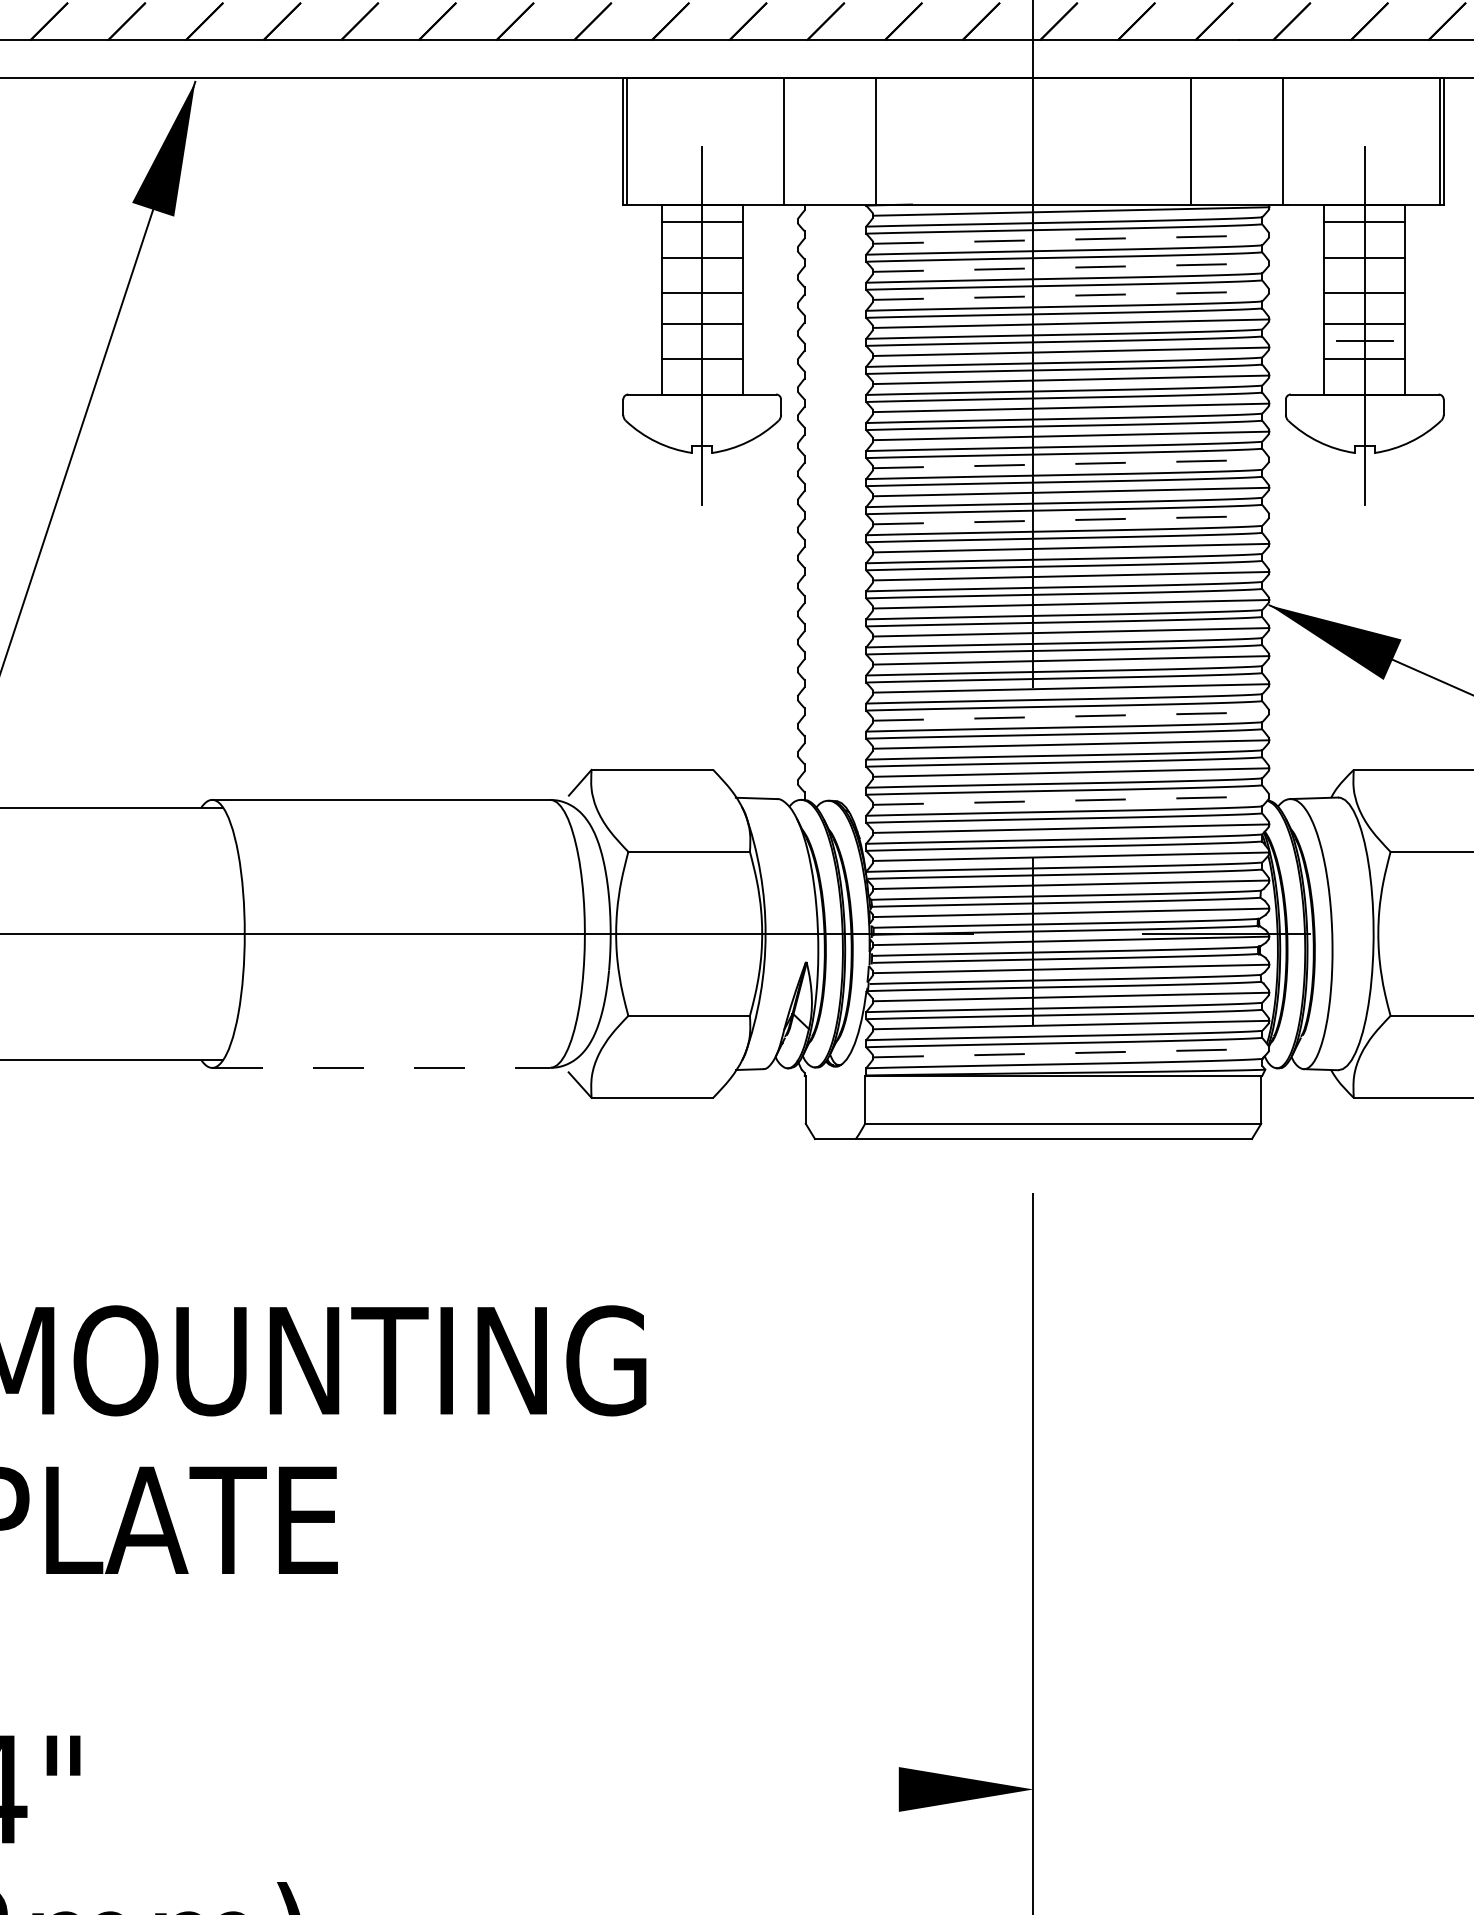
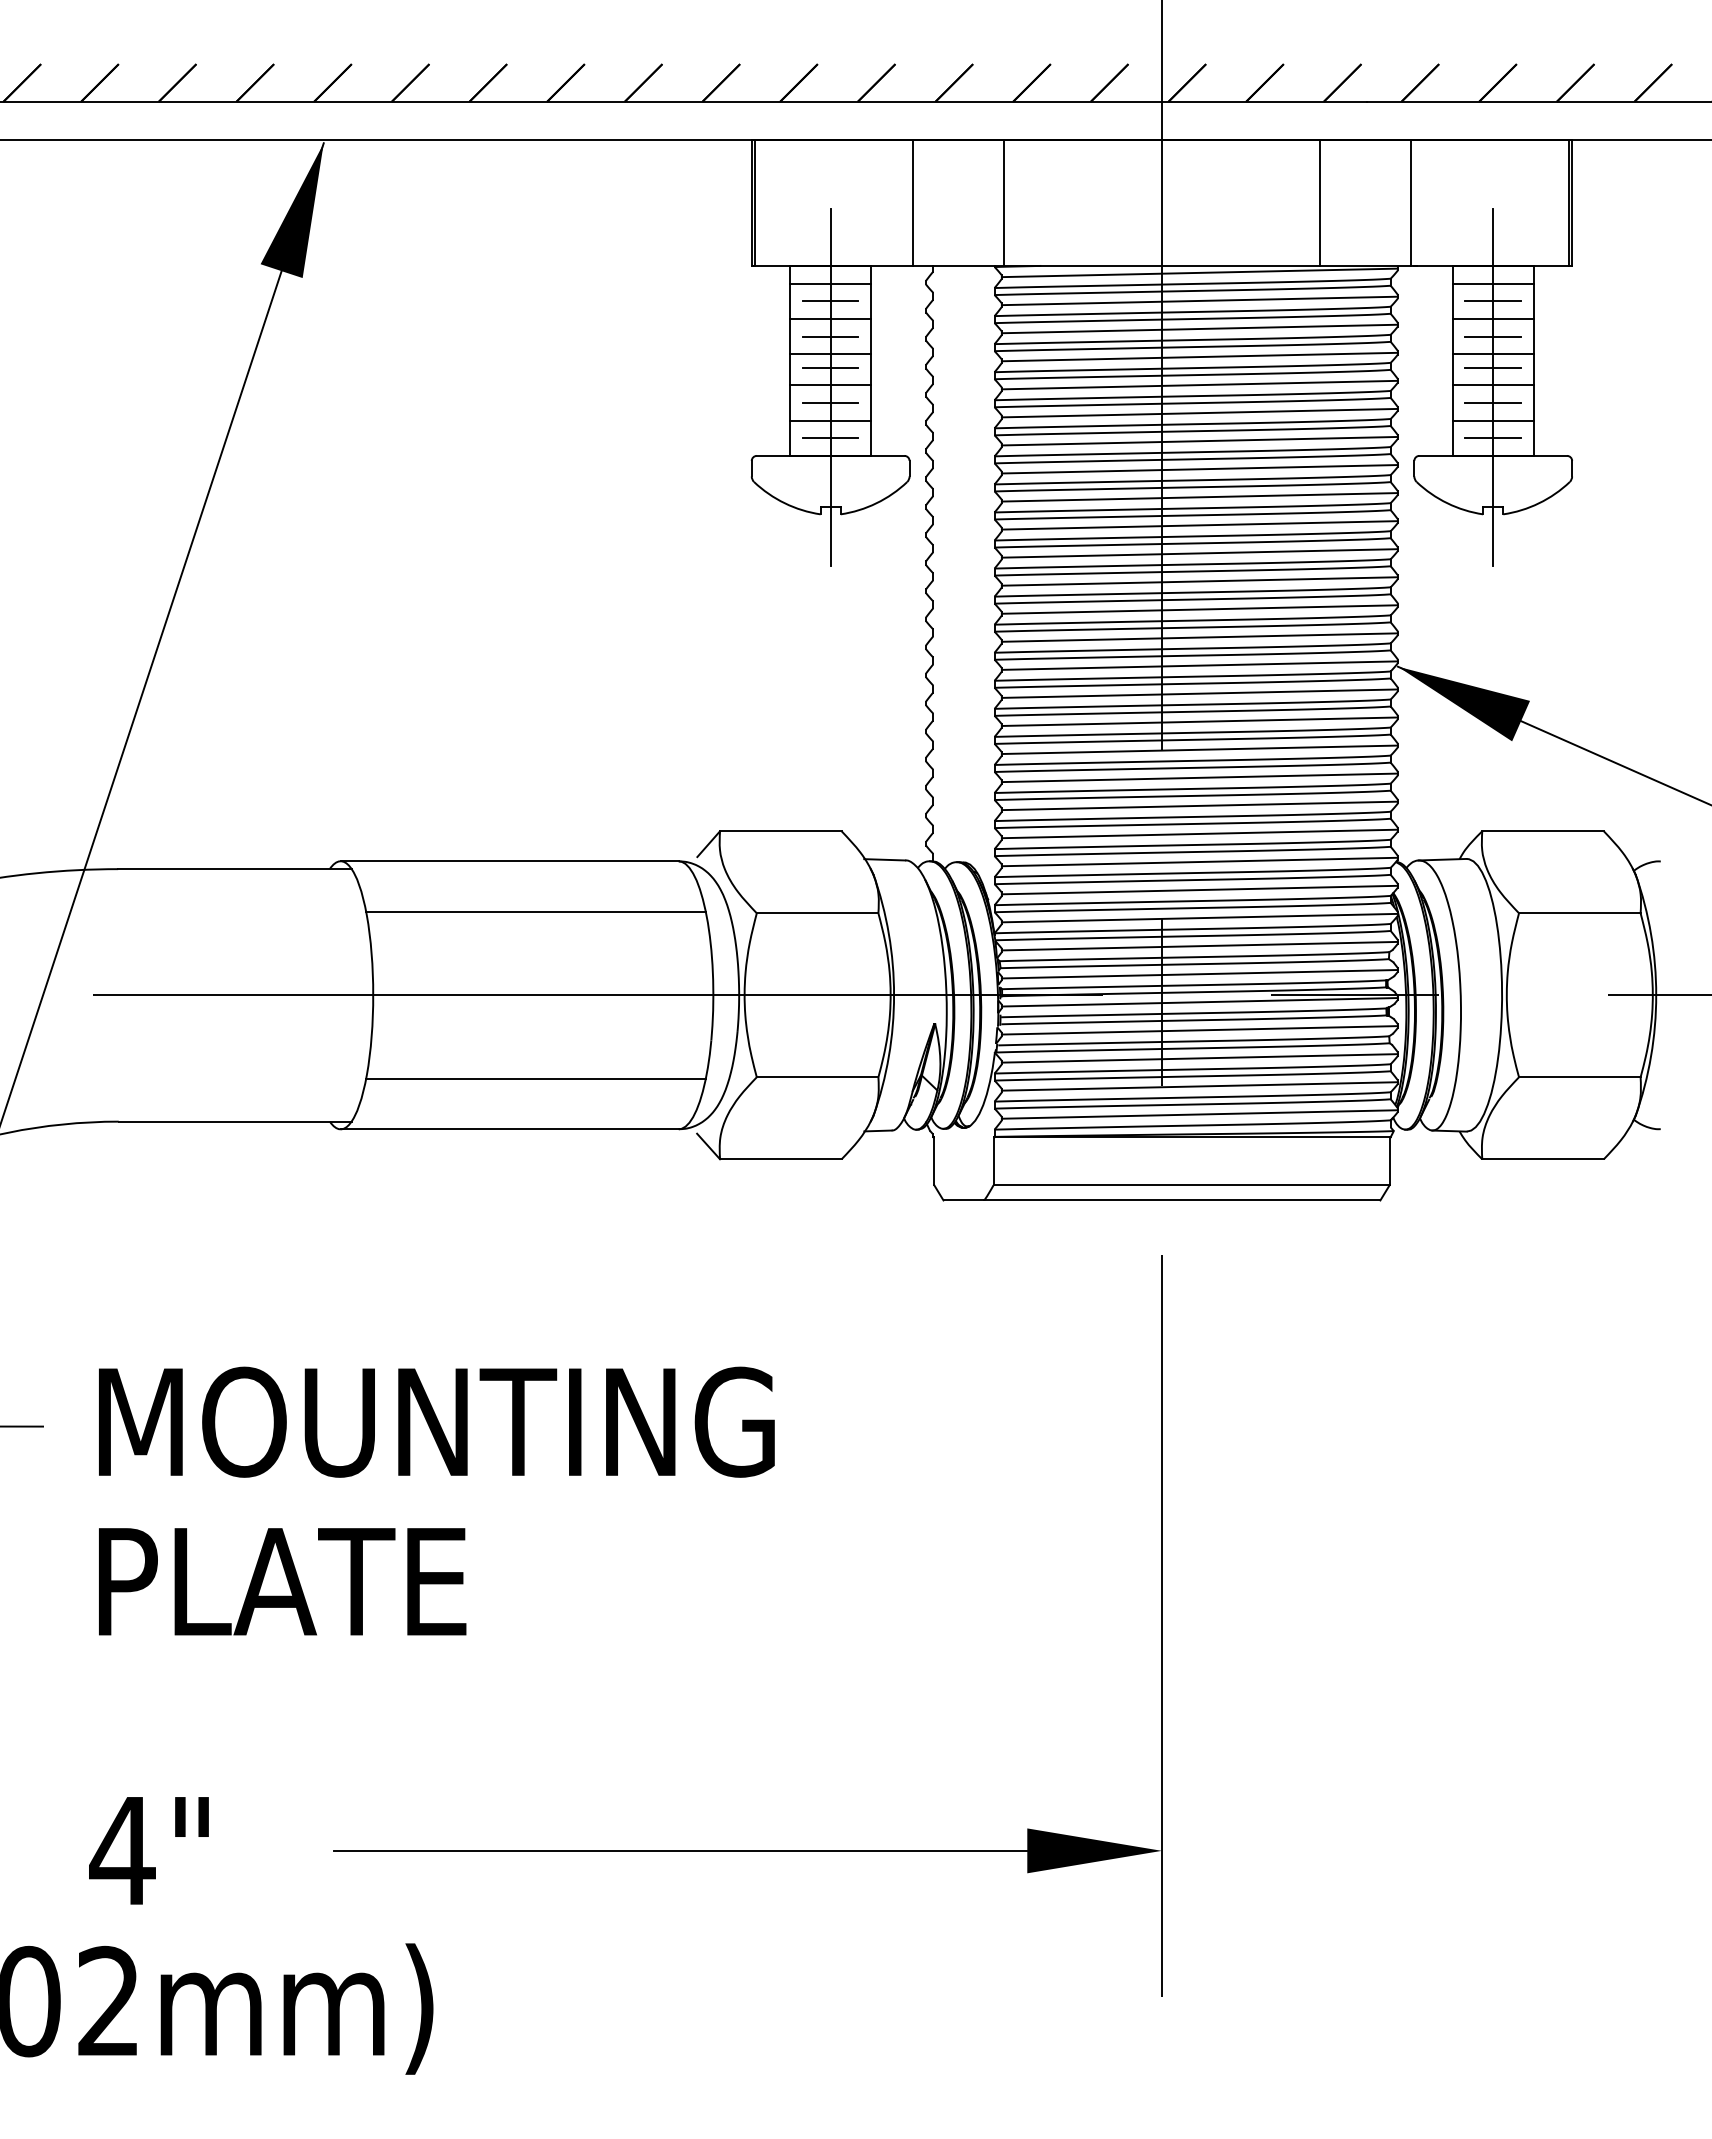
line: (1072, 239) -> (1200, 300), dashed -> solid
line: (702, 240) -> (830, 301), added
line: (1364, 240) -> (1492, 301), added
line: (1072, 267) -> (1200, 328), dashed -> solid
line: (702, 275) -> (830, 336), added
line: (1364, 275) -> (1492, 336), added
line: (1072, 296) -> (1200, 357), dashed -> solid
line: (702, 306) -> (830, 367), added
line: (1364, 306) -> (1492, 367), added
line: (702, 341) -> (830, 402), added
line: (702, 377) -> (830, 438), added
line: (1364, 377) -> (1492, 438), added
line: (1072, 464) -> (1200, 525), dashed -> solid
line: (1072, 520) -> (1200, 581), dashed -> solid
line: (1072, 716) -> (1200, 777), dashed -> solid
line: (1072, 801) -> (1200, 862), dashed -> solid
line: (407, 850) -> (535, 911), added
line: (407, 1017) -> (535, 1078), added
line: (1072, 1053) -> (1200, 1114), dashed -> solid
line: (382, 1068) -> (510, 1129), dashed -> solid
line: (552, 1789) -> (680, 1850), added

